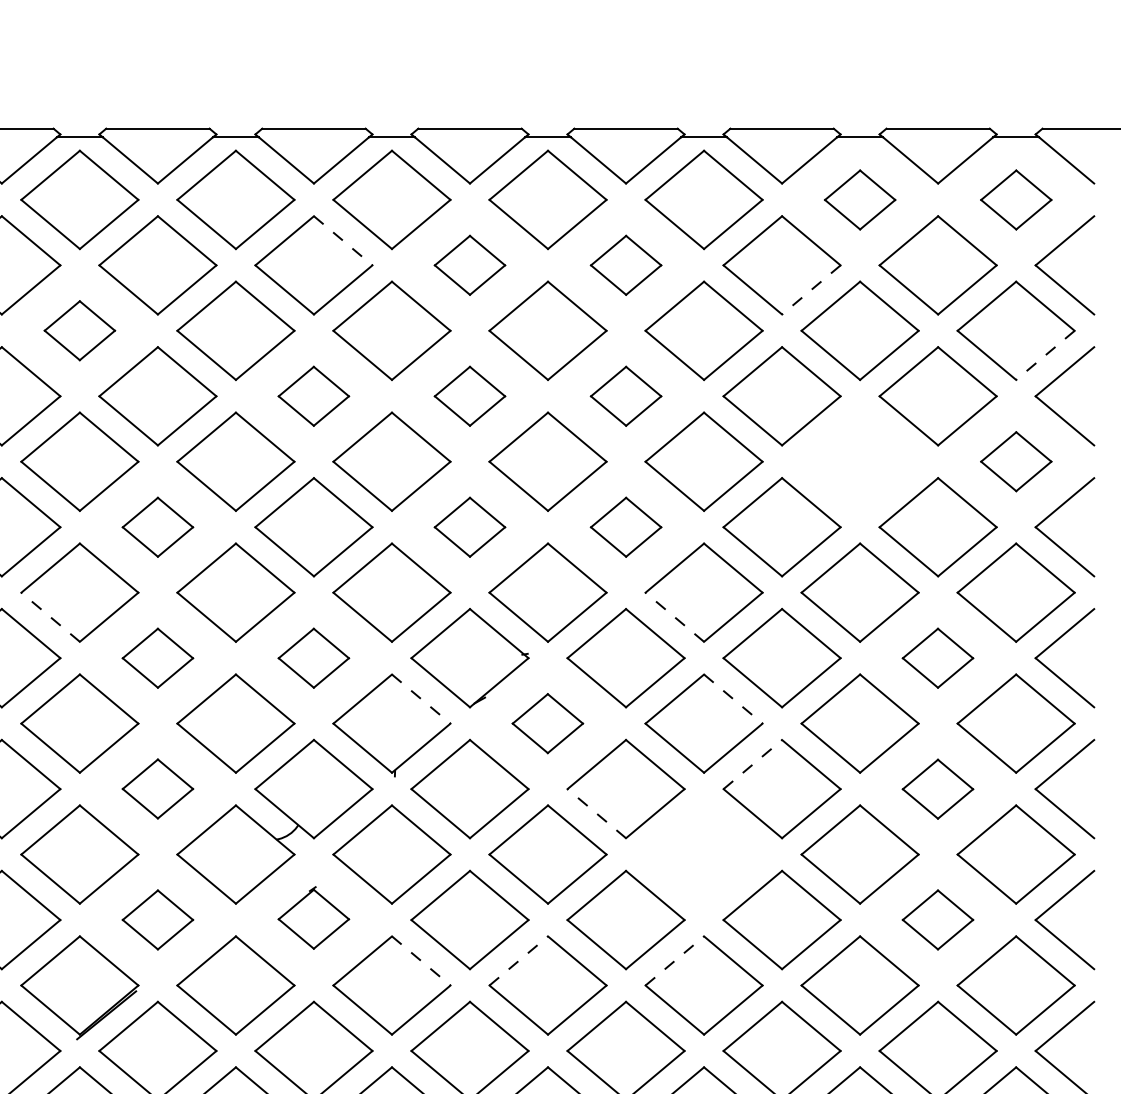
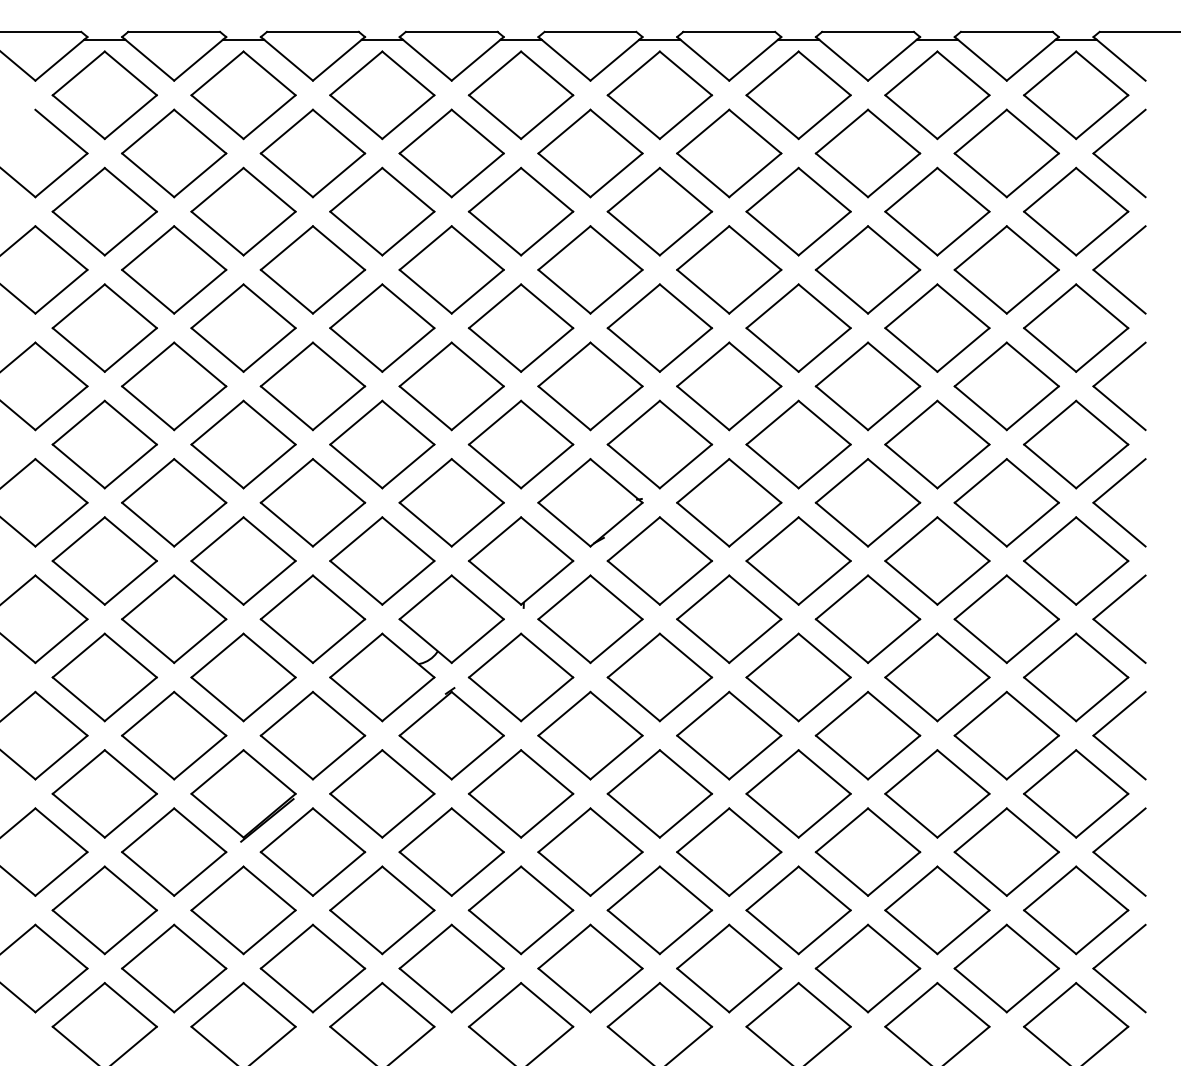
part: (860, 200) -> (937, 95), size x1.67
part: (1016, 200) -> (1076, 95), size x1.67
line: (342, 240) -> (477, 131), dashed -> solid
part: (470, 265) -> (590, 153), size x1.67
part: (626, 265) -> (729, 153), size x1.67
line: (811, 290) -> (894, 175), dashed -> solid
part: (79, 330) -> (243, 211), size x1.67
line: (1045, 355) -> (1102, 233), dashed -> solid
part: (313, 395) -> (451, 269), size x1.67
part: (470, 395) -> (590, 269), size x1.67
part: (626, 395) -> (729, 269), size x1.67
part: (860, 461) -> (937, 327), added
part: (1016, 461) -> (1076, 327), size x1.67
part: (157, 527) -> (312, 386), size x1.67
part: (470, 527) -> (590, 386), size x1.67
part: (626, 527) -> (729, 386), size x1.67
line: (50, 617) -> (217, 466), dashed -> solid
line: (674, 617) -> (772, 466), dashed -> solid
part: (157, 657) -> (312, 502), size x1.67
part: (313, 657) -> (451, 502), size x1.67
part: (937, 657) -> (1006, 502), size x1.67
line: (421, 699) -> (547, 539), dashed -> solid
line: (733, 699) -> (824, 539), dashed -> solid
part: (547, 723) -> (659, 560), size x1.67
line: (753, 764) -> (842, 597), dashed -> solid
part: (157, 788) -> (312, 618), size x1.67
part: (937, 789) -> (1006, 619), size x1.67
line: (597, 814) -> (703, 641), dashed -> solid
part: (703, 854) -> (798, 677), added
part: (313, 917) -> (451, 733), size x1.67
part: (157, 919) -> (312, 735), size x1.67
part: (937, 919) -> (1006, 735), size x1.67
line: (421, 961) -> (547, 772), dashed -> solid
line: (518, 961) -> (633, 772), dashed -> solid
line: (674, 961) -> (772, 772), dashed -> solid

